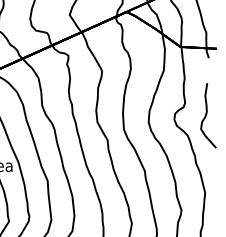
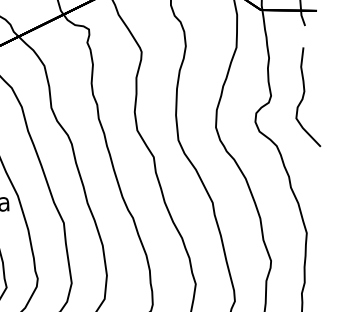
curve: (207, 114) -> (305, 95), moved

